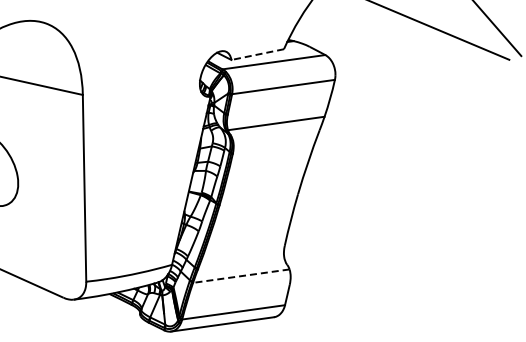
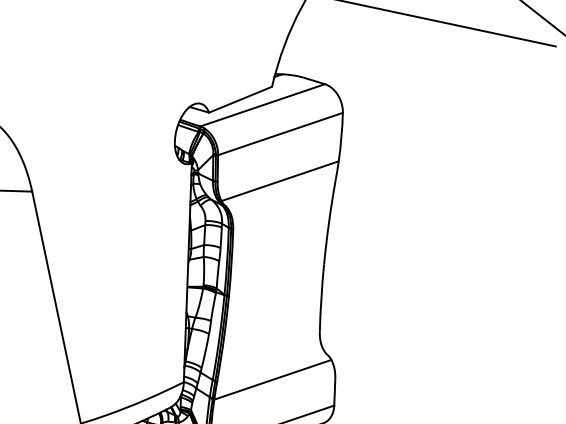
line: (257, 54) -> (240, 99), dashed -> solid
line: (241, 276) -> (273, 380), dashed -> solid

